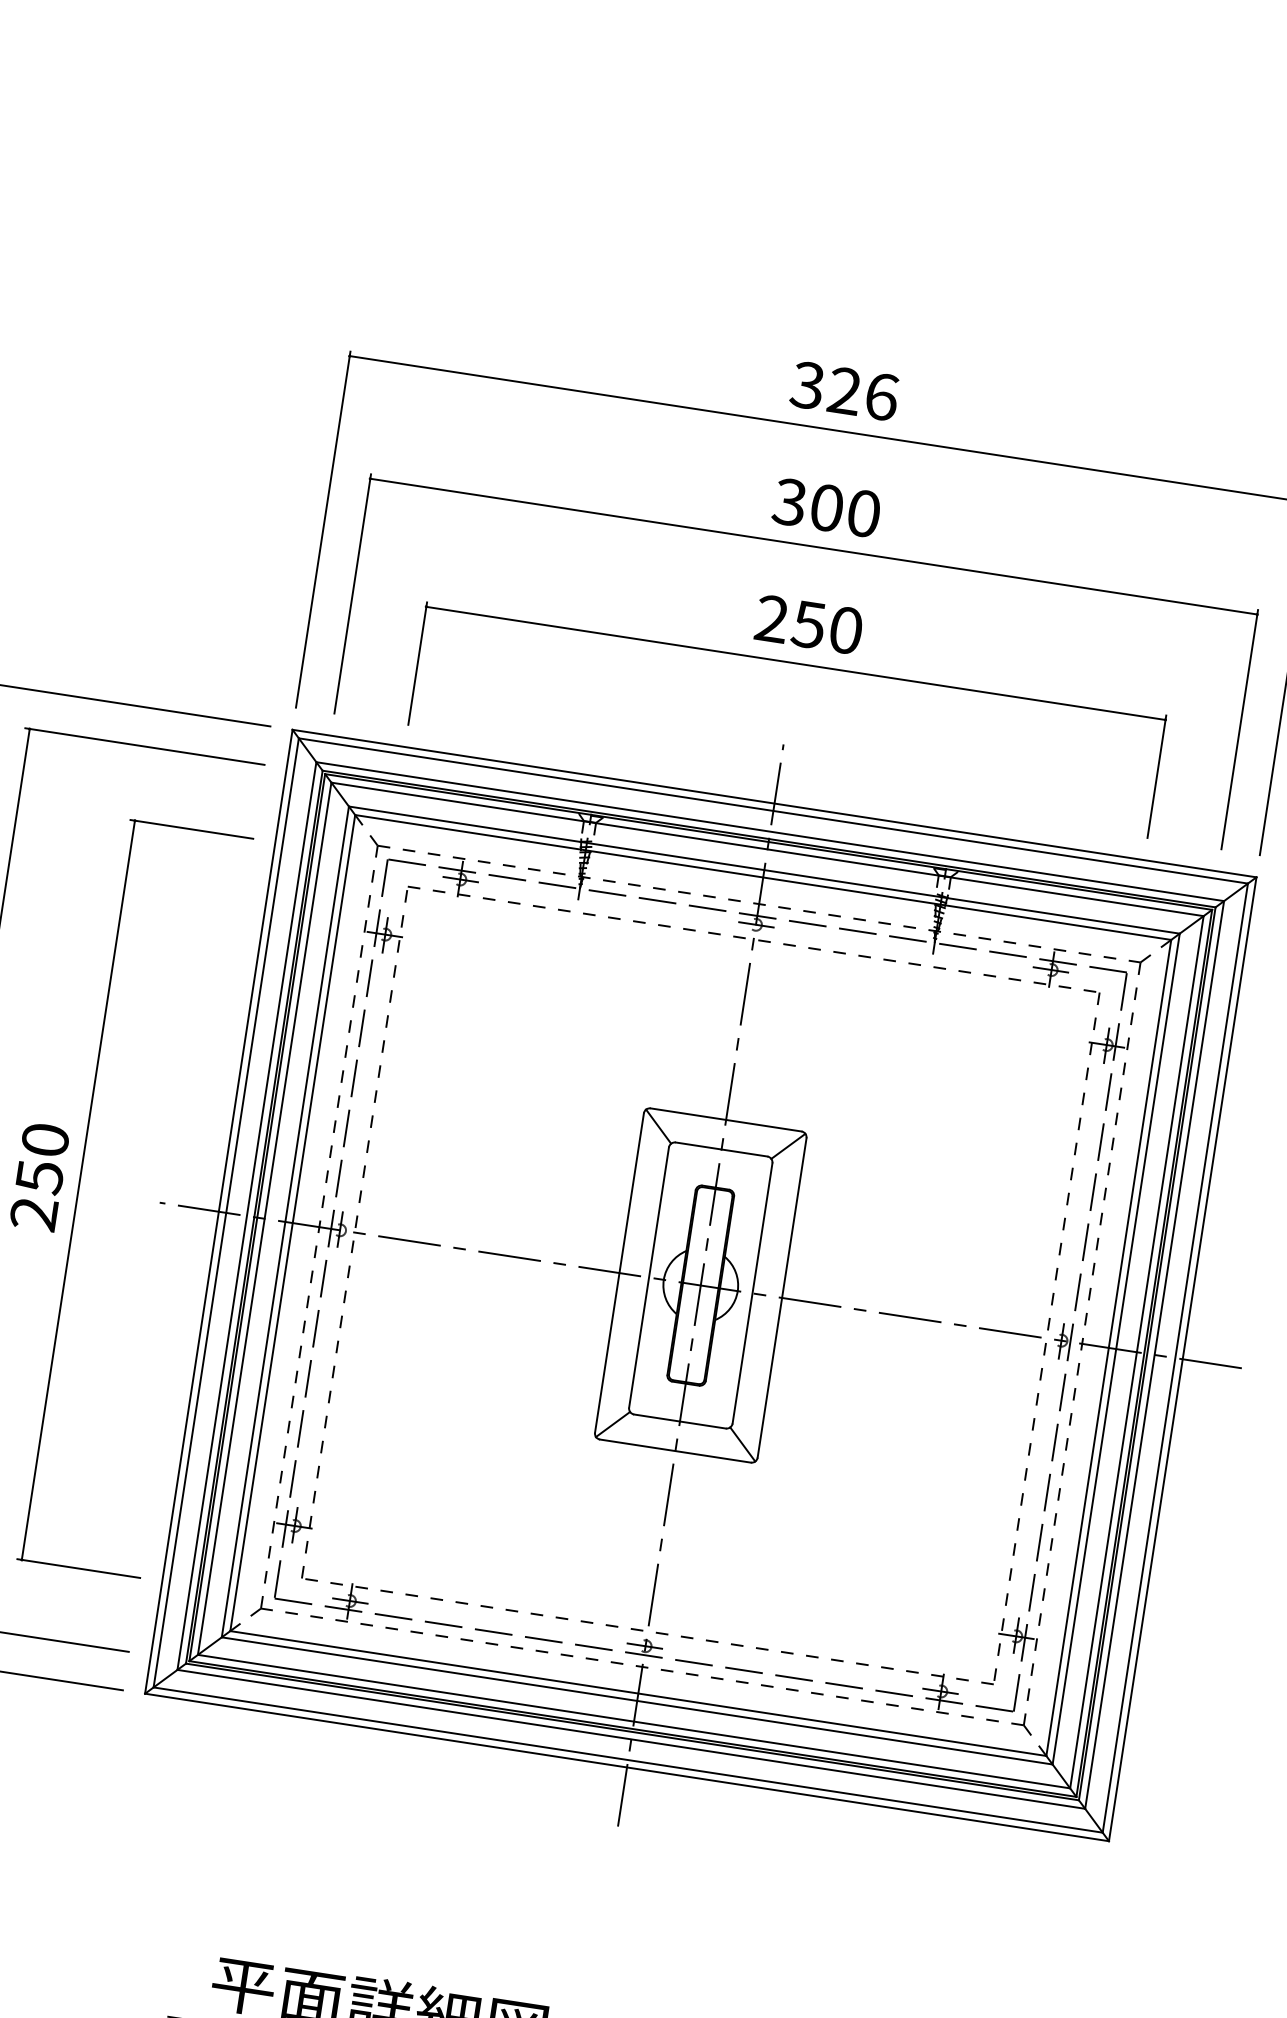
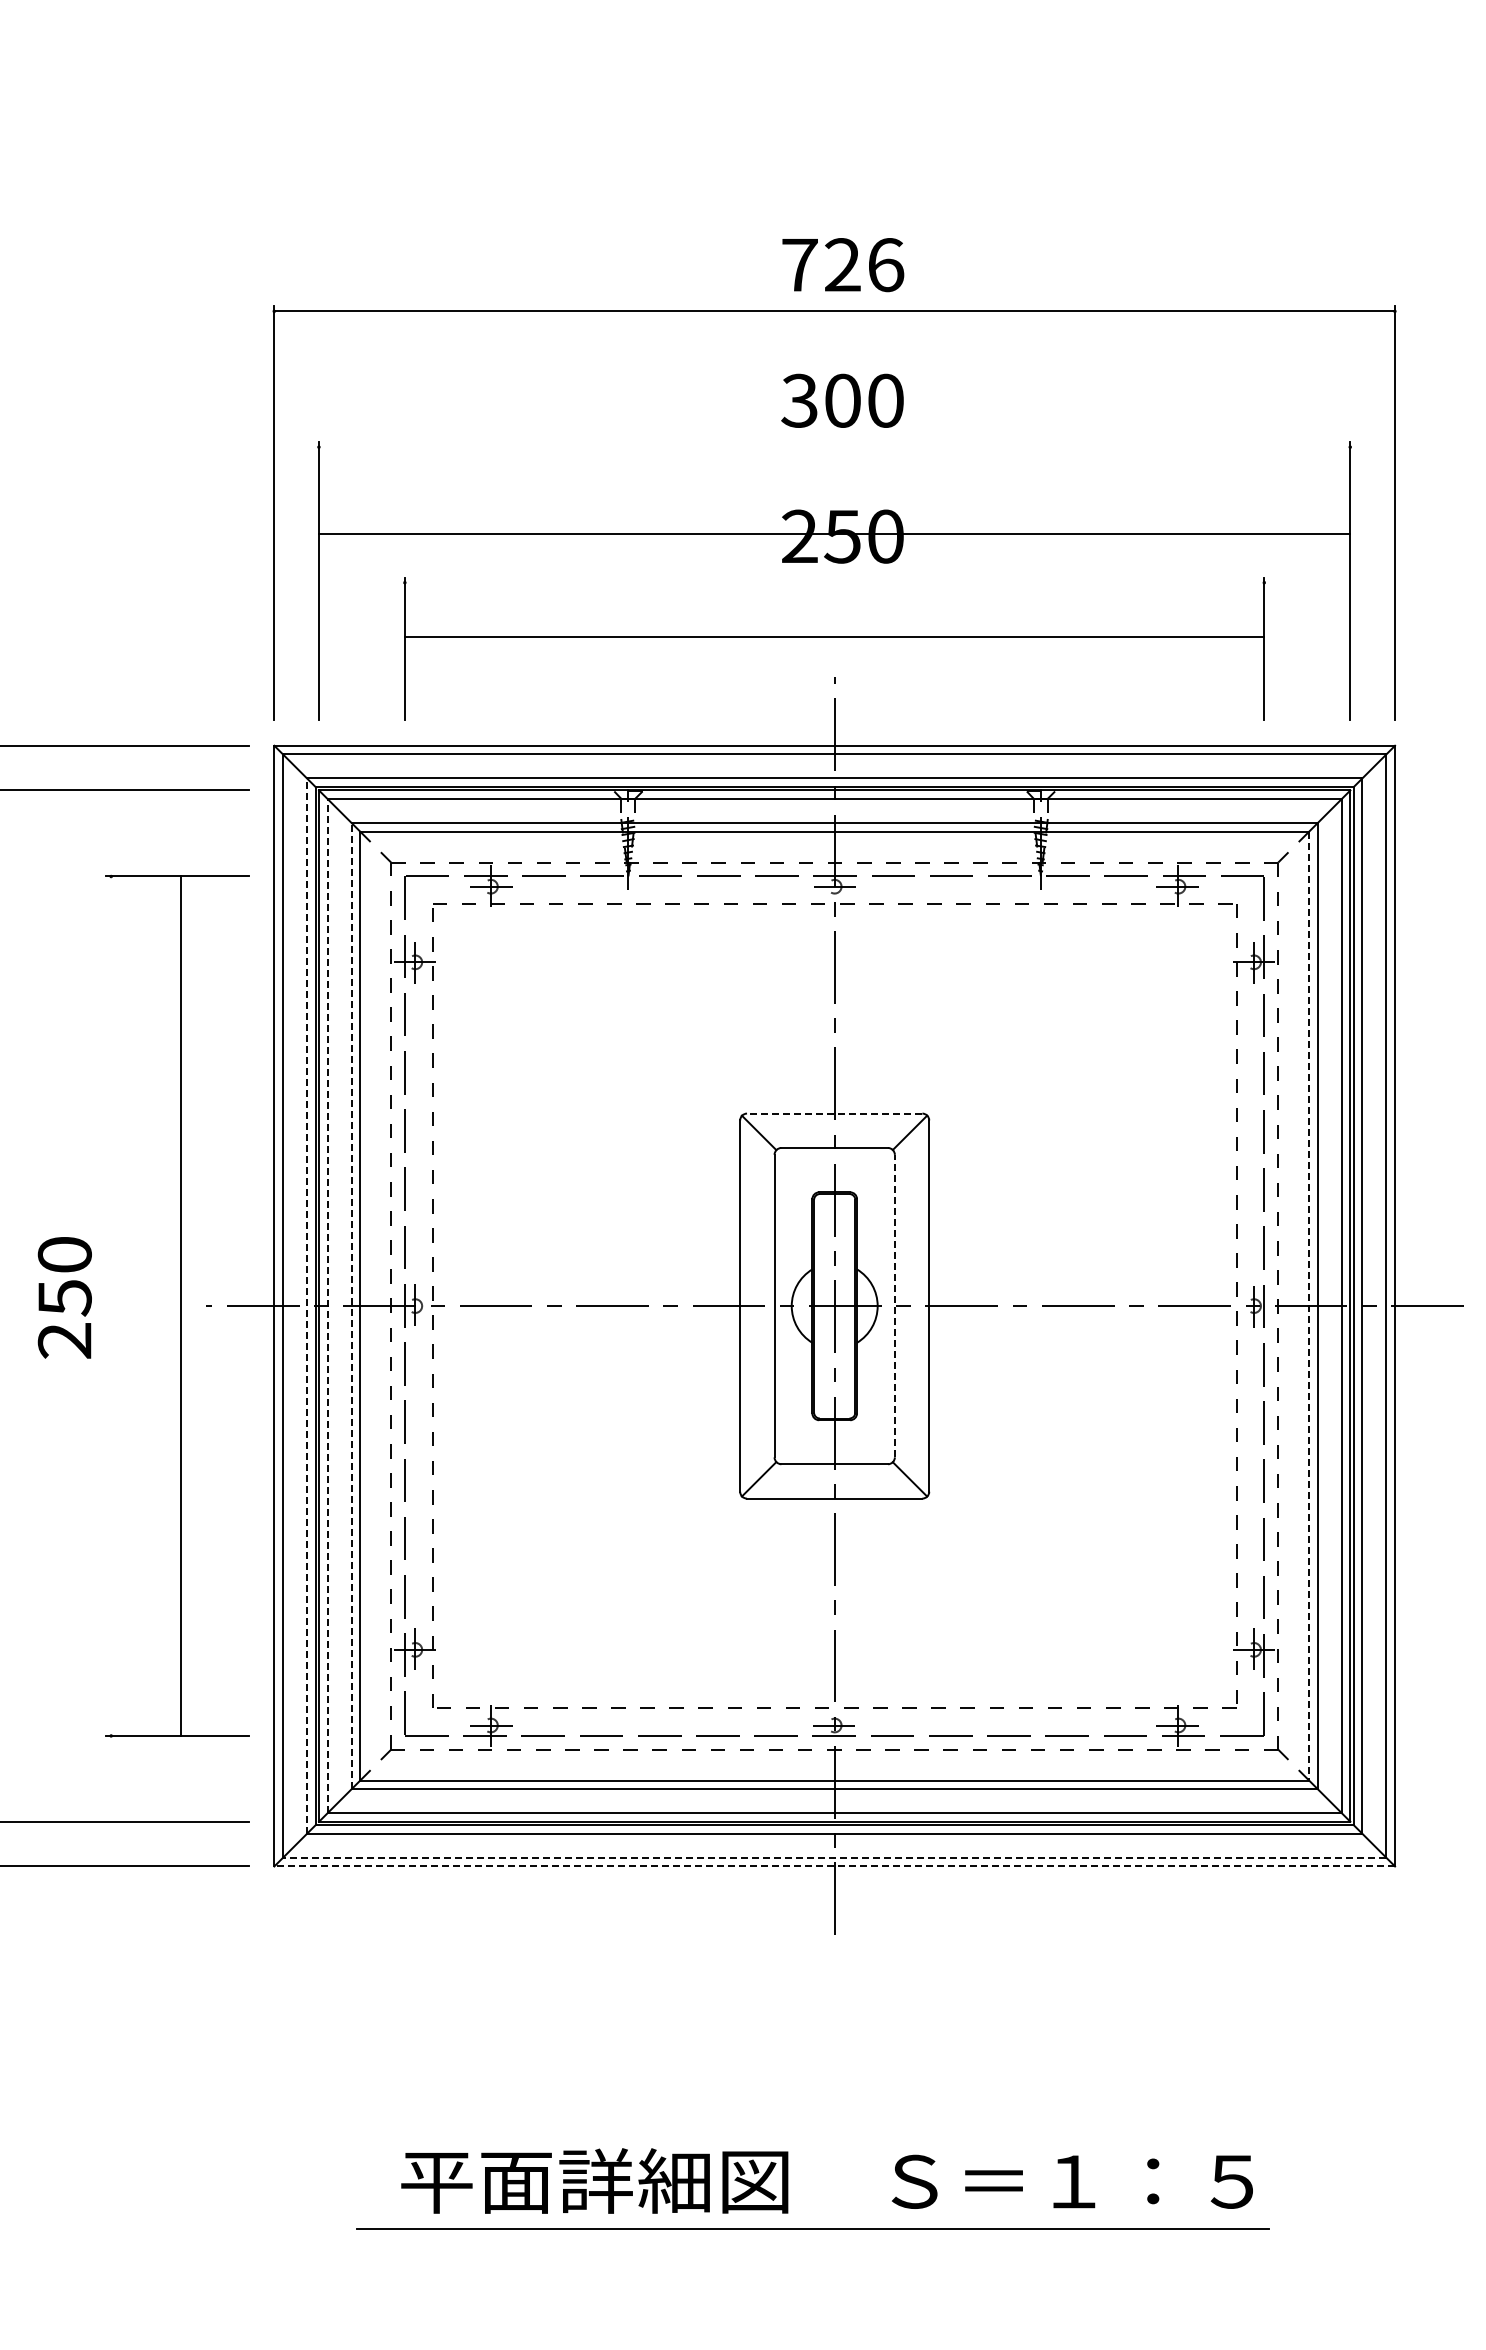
text: (807, 385) -> (799, 265), 326 -> 726
line: (813, 547) -> (834, 534), moved
line: (795, 663) -> (834, 636), moved
line: (725, 1119) -> (834, 1113), solid -> dashed
line: (78, 1189) -> (181, 1305), moved
line: (247, 1216) -> (307, 1306), solid -> dashed
line: (264, 1218) -> (327, 1305), solid -> dashed
line: (285, 1222) -> (351, 1306), solid -> dashed
line: (752, 1292) -> (894, 1305), solid -> dashed
line: (1109, 1348) -> (1309, 1306), solid -> dashed
line: (628, 1759) -> (834, 1857), solid -> dashed
line: (626, 1767) -> (834, 1866), solid -> dashed

